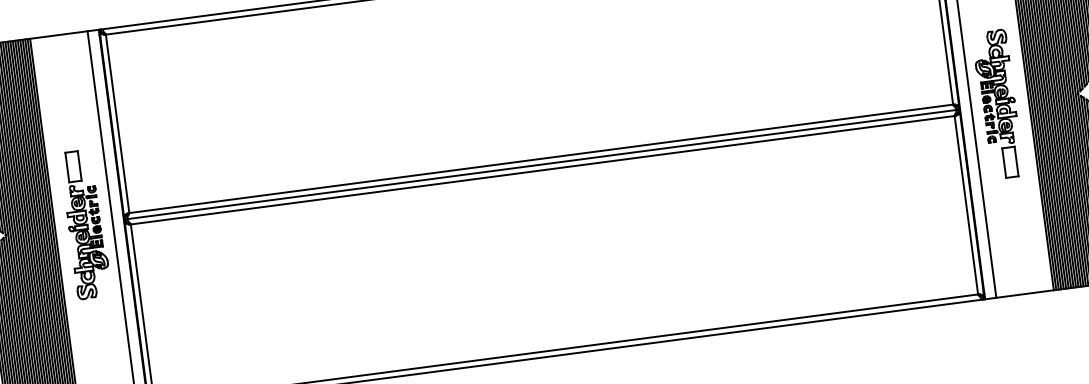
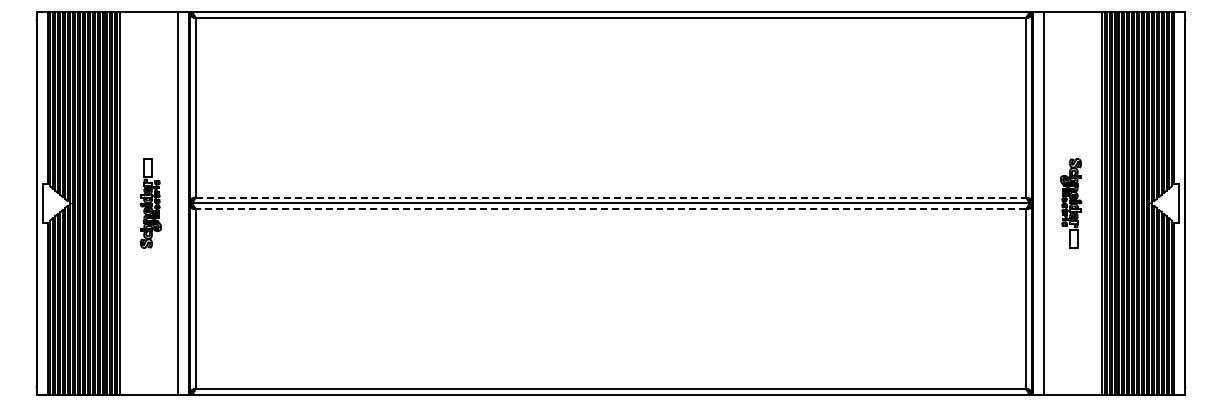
part: (997, 104) -> (1070, 203), size x0.6
line: (541, 158) -> (611, 197), solid -> dashed
line: (543, 170) -> (611, 209), solid -> dashed
part: (85, 224) -> (150, 203), size x0.6

